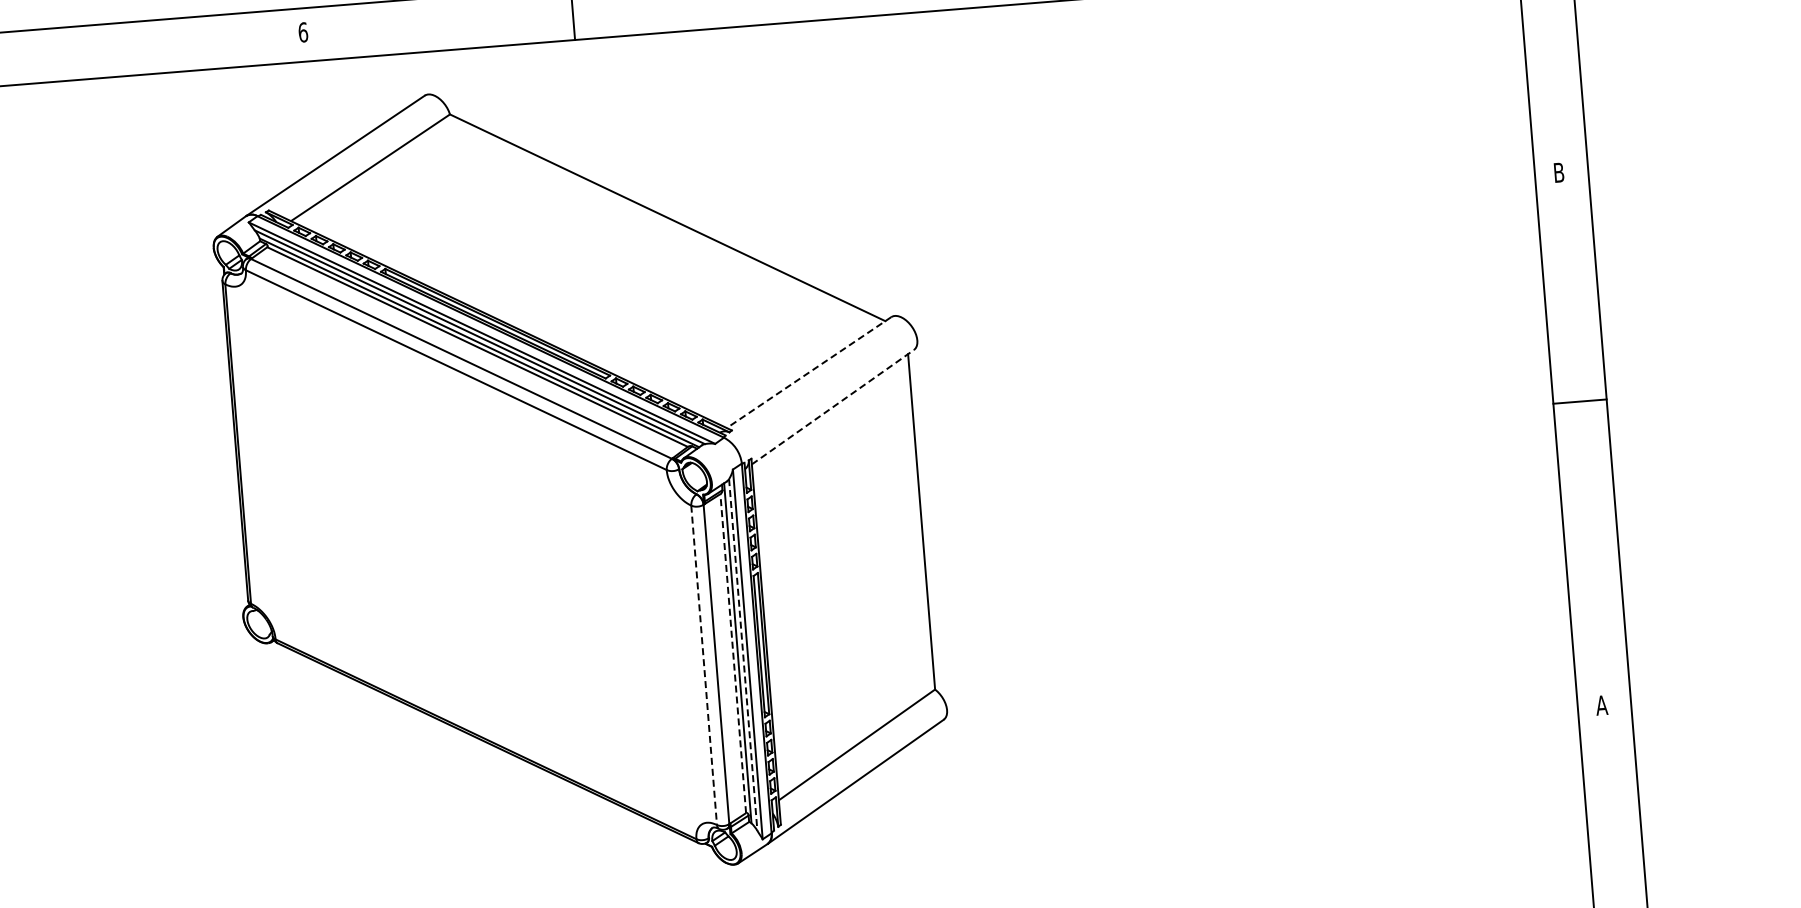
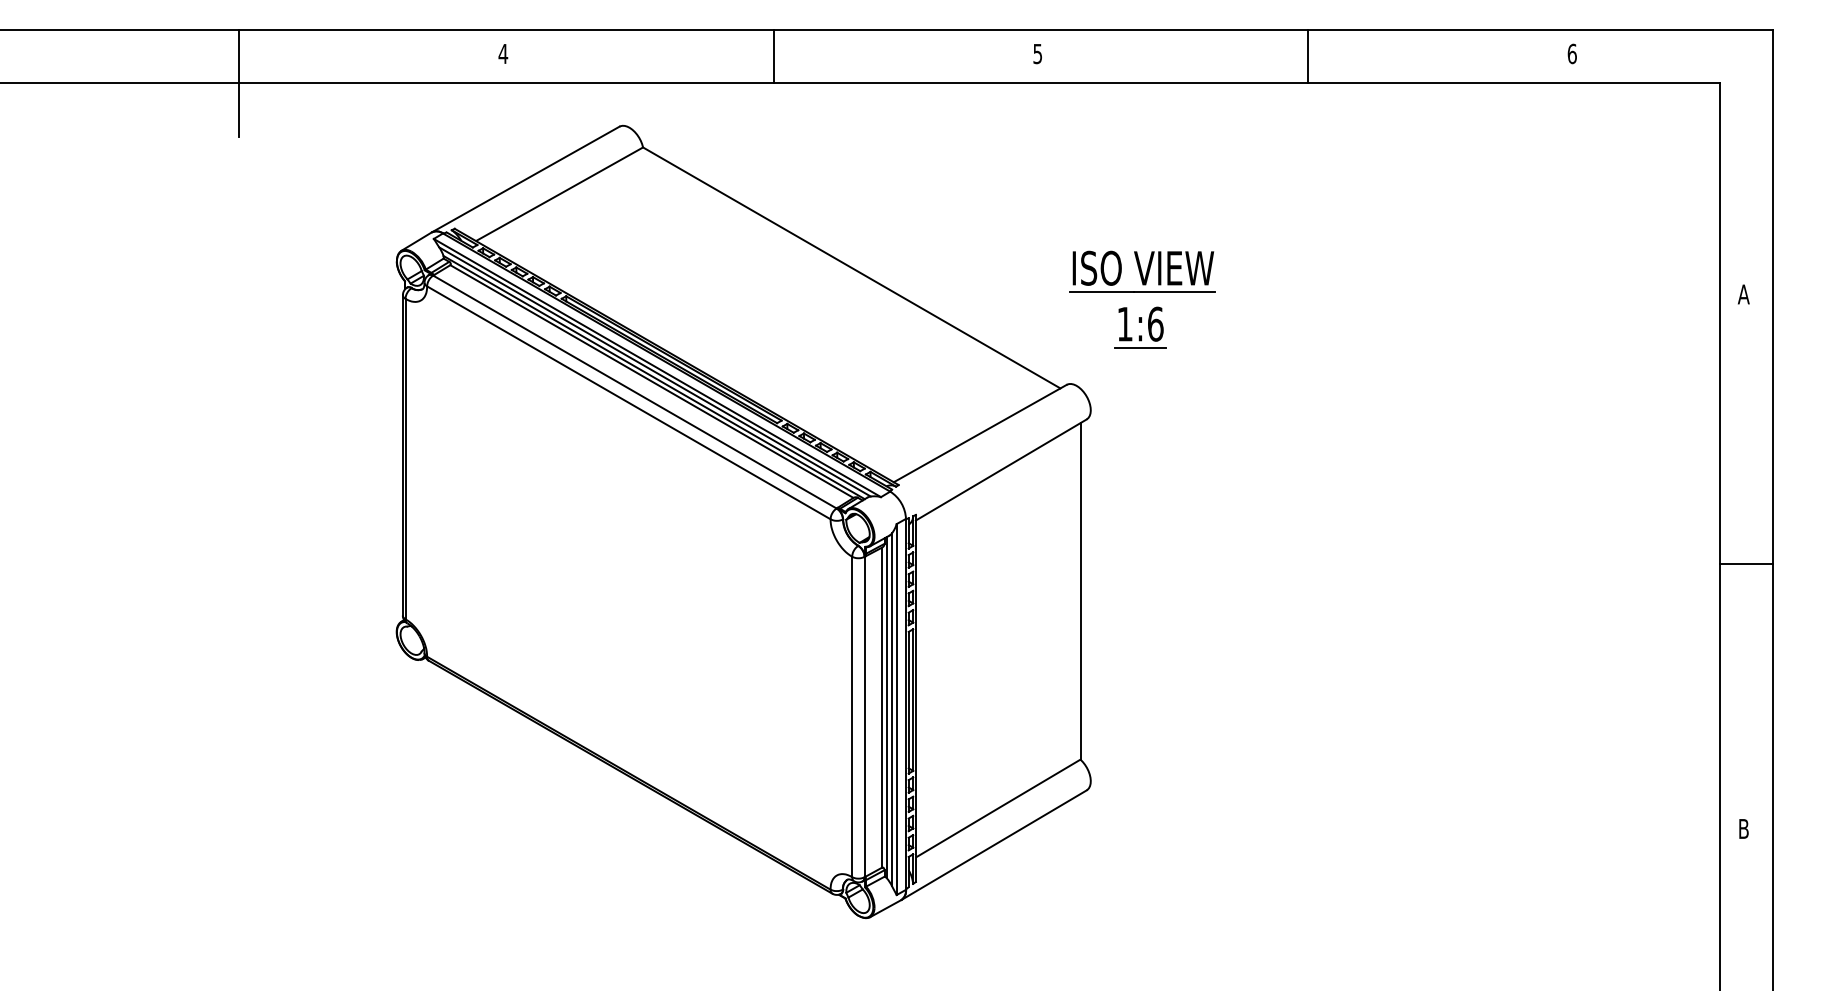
text: (303, 31) -> (503, 53), 6 -> 4
line: (42, 82) -> (239, 82), added
text: (1558, 172) -> (1743, 294), B -> A
part: (959, 218) -> (1142, 292), added
line: (808, 372) -> (979, 433), dashed -> solid
line: (1580, 401) -> (1746, 564), moved
line: (833, 406) -> (1001, 469), dashed -> solid
line: (733, 653) -> (882, 707), dashed -> solid
line: (743, 655) -> (892, 710), dashed -> solid
line: (704, 665) -> (852, 717), dashed -> solid
text: (1601, 705) -> (1743, 828), A -> B

